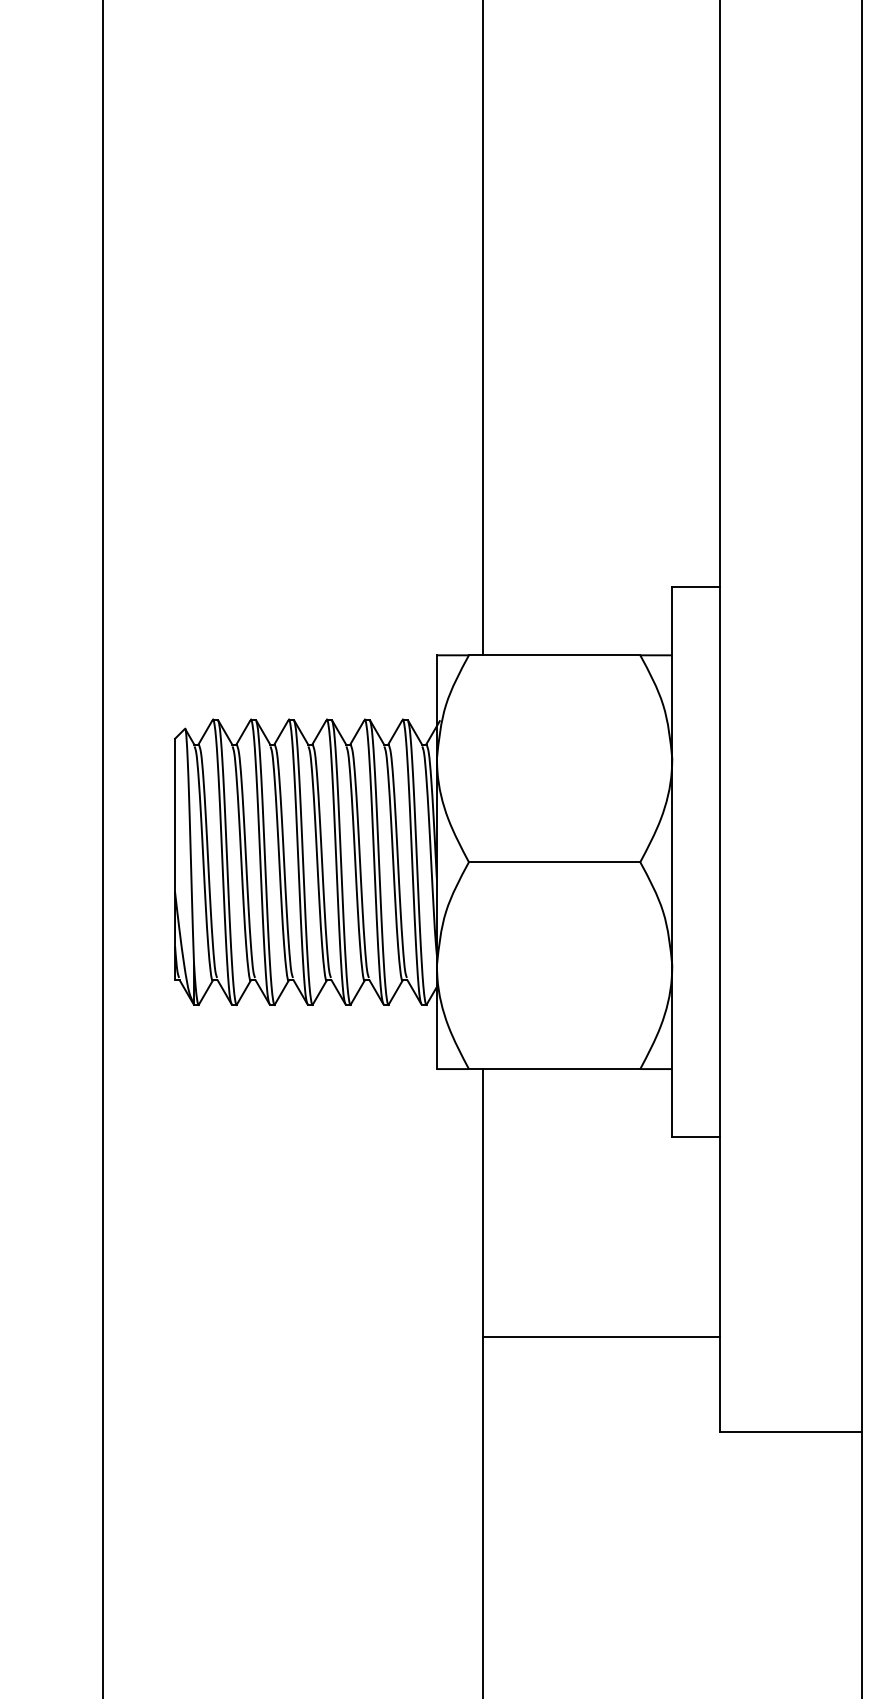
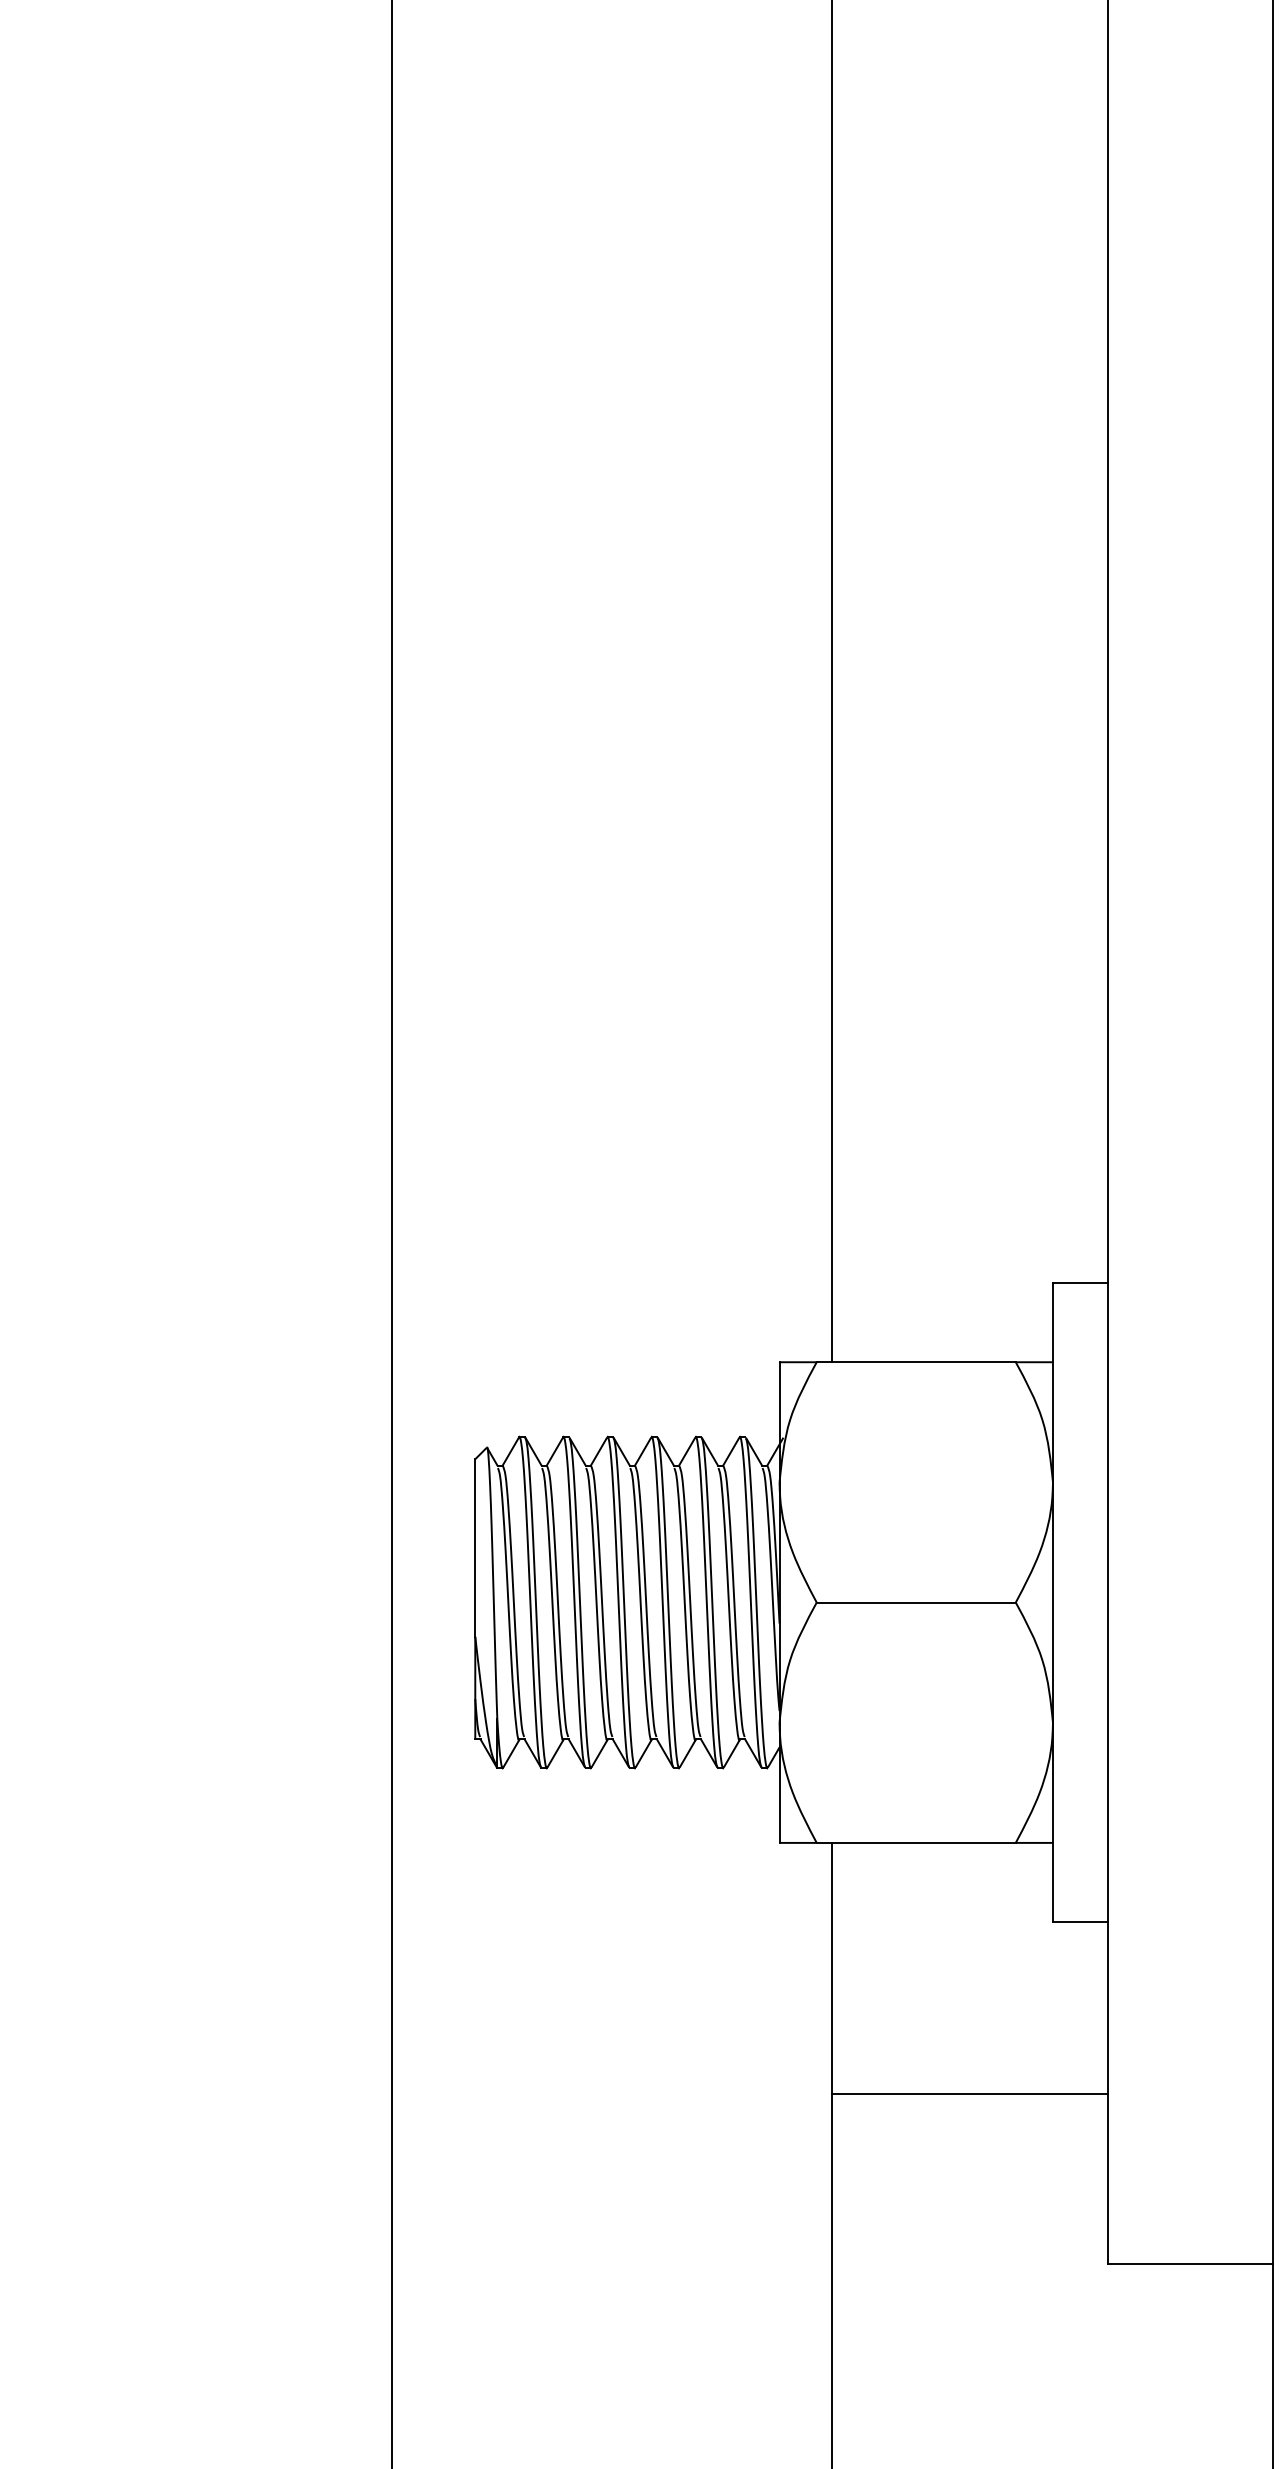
line: (601, 1336) -> (970, 2093), moved

